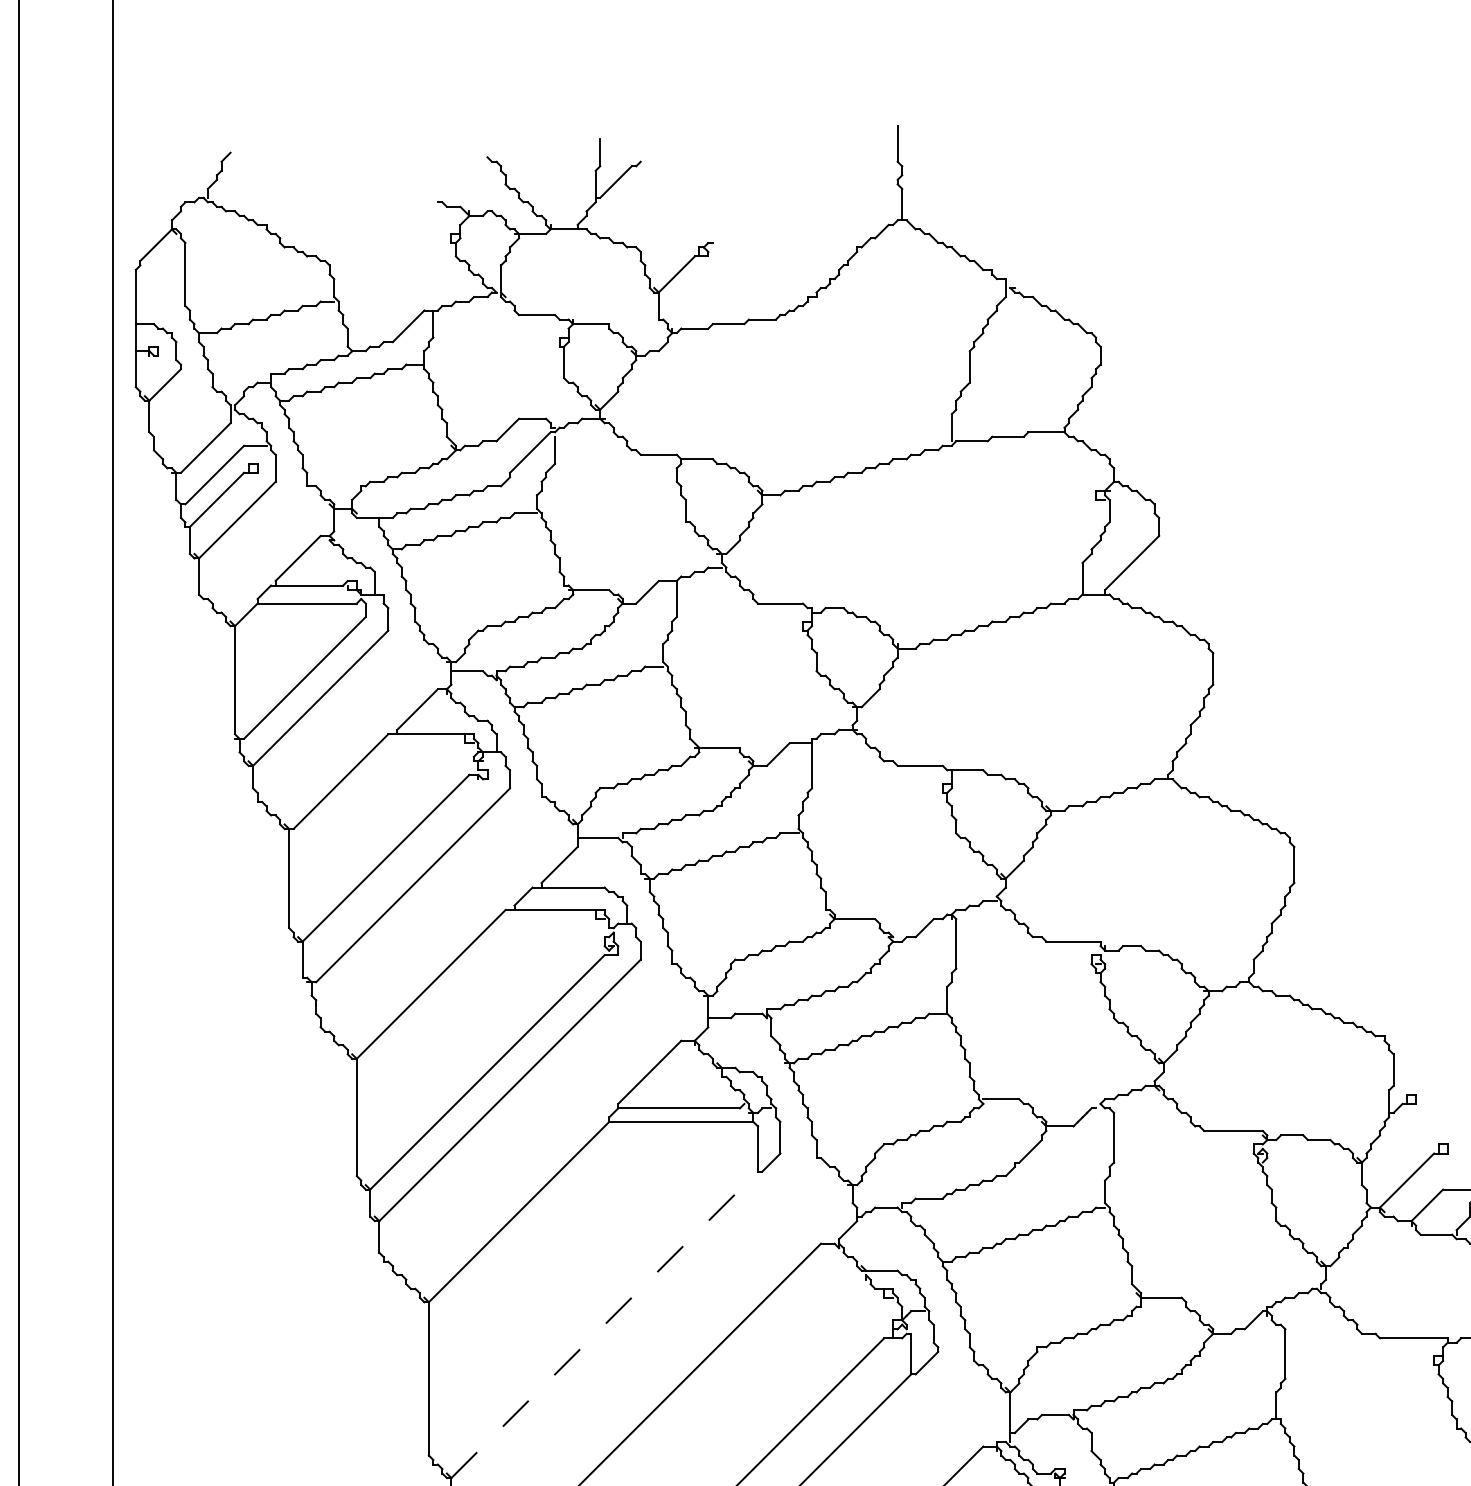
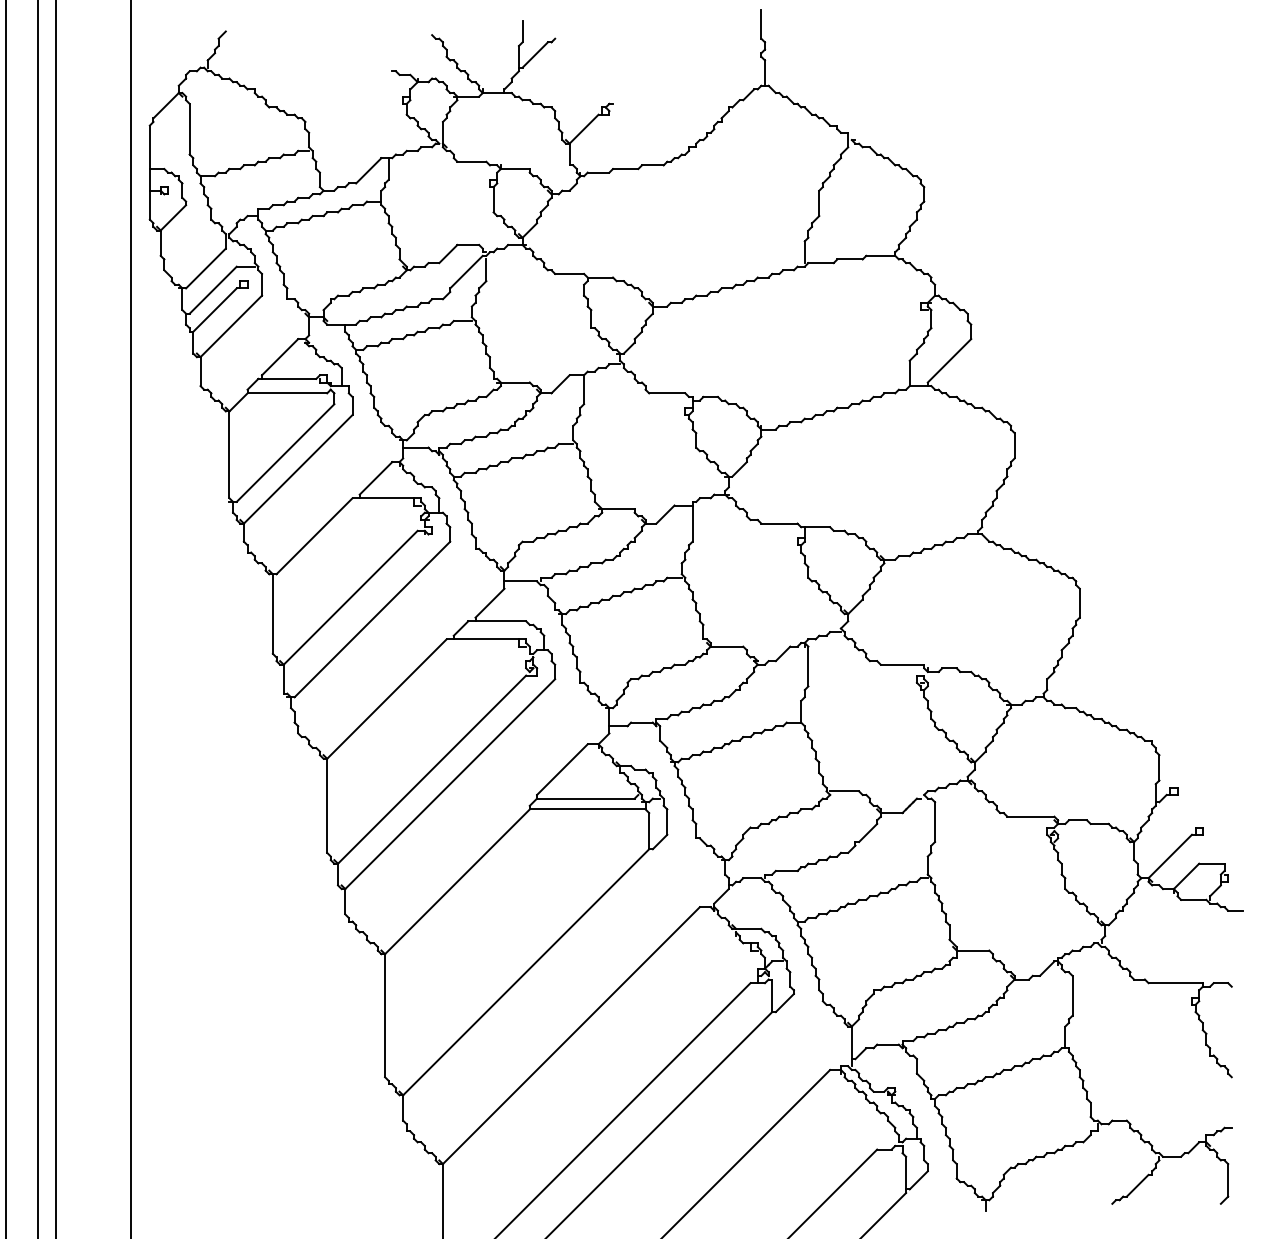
line: (605, 1325) -> (526, 972), dashed -> solid

